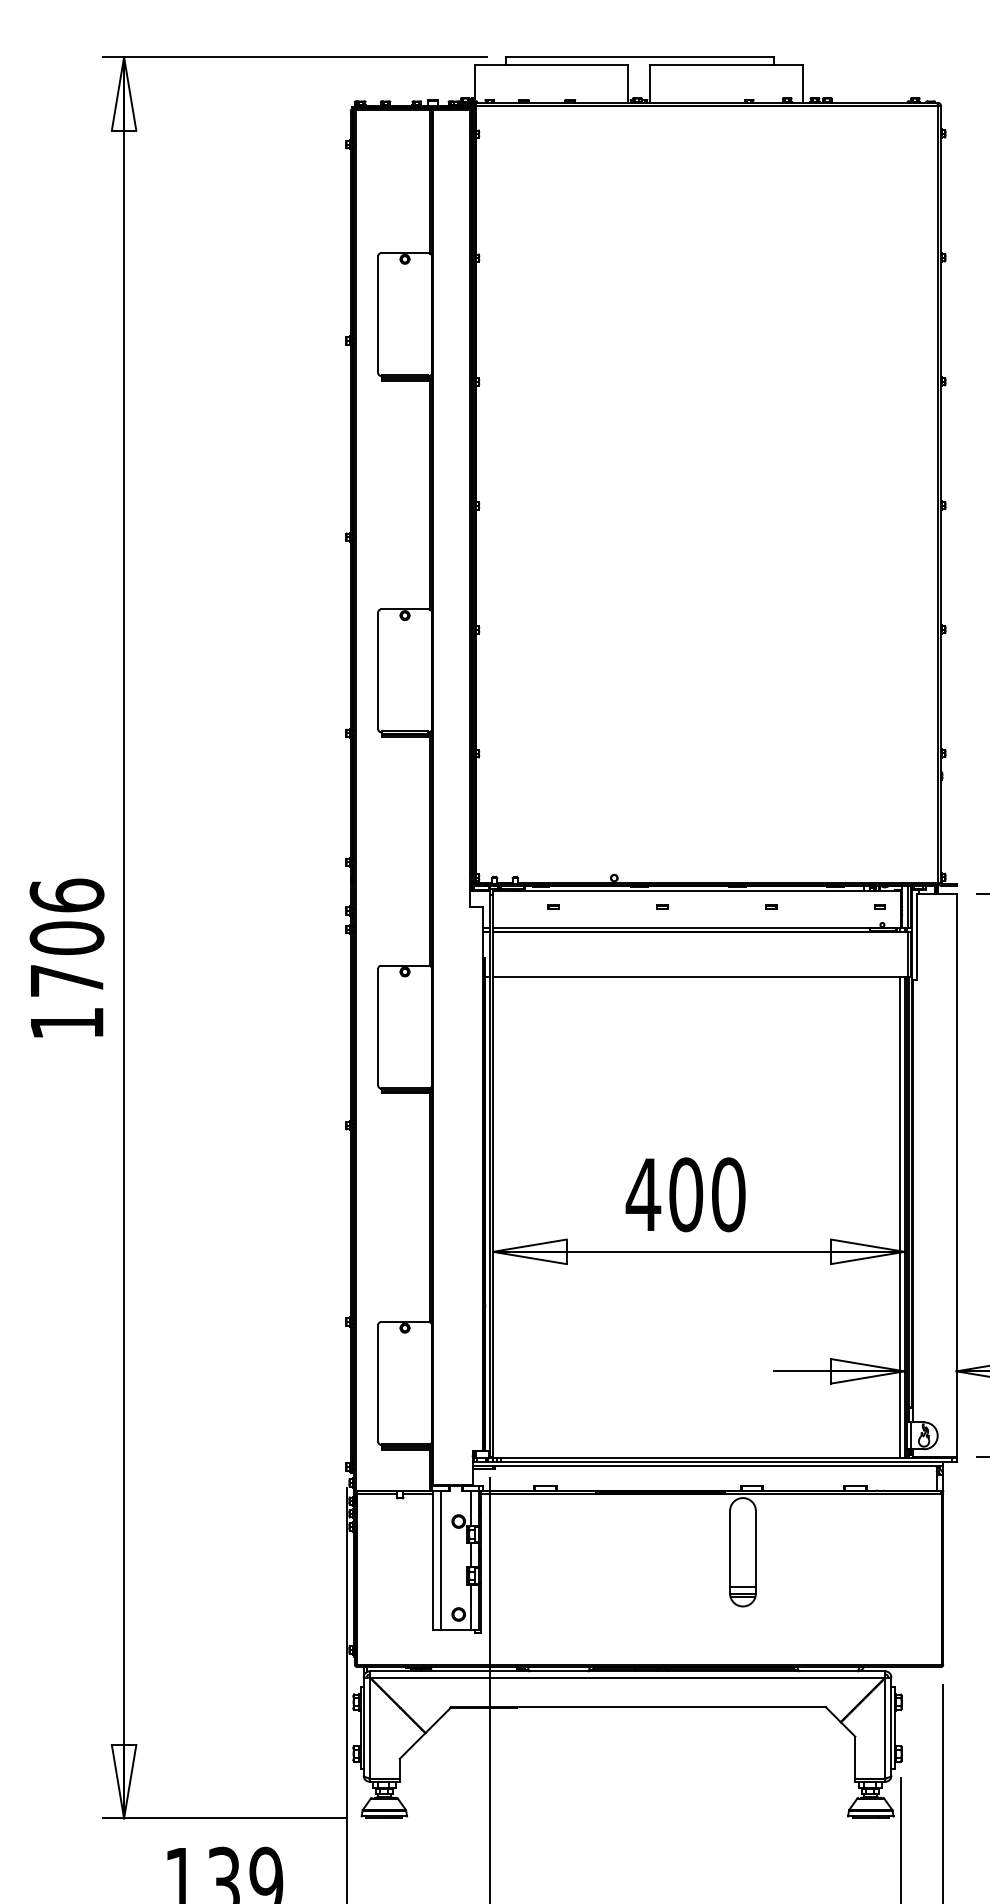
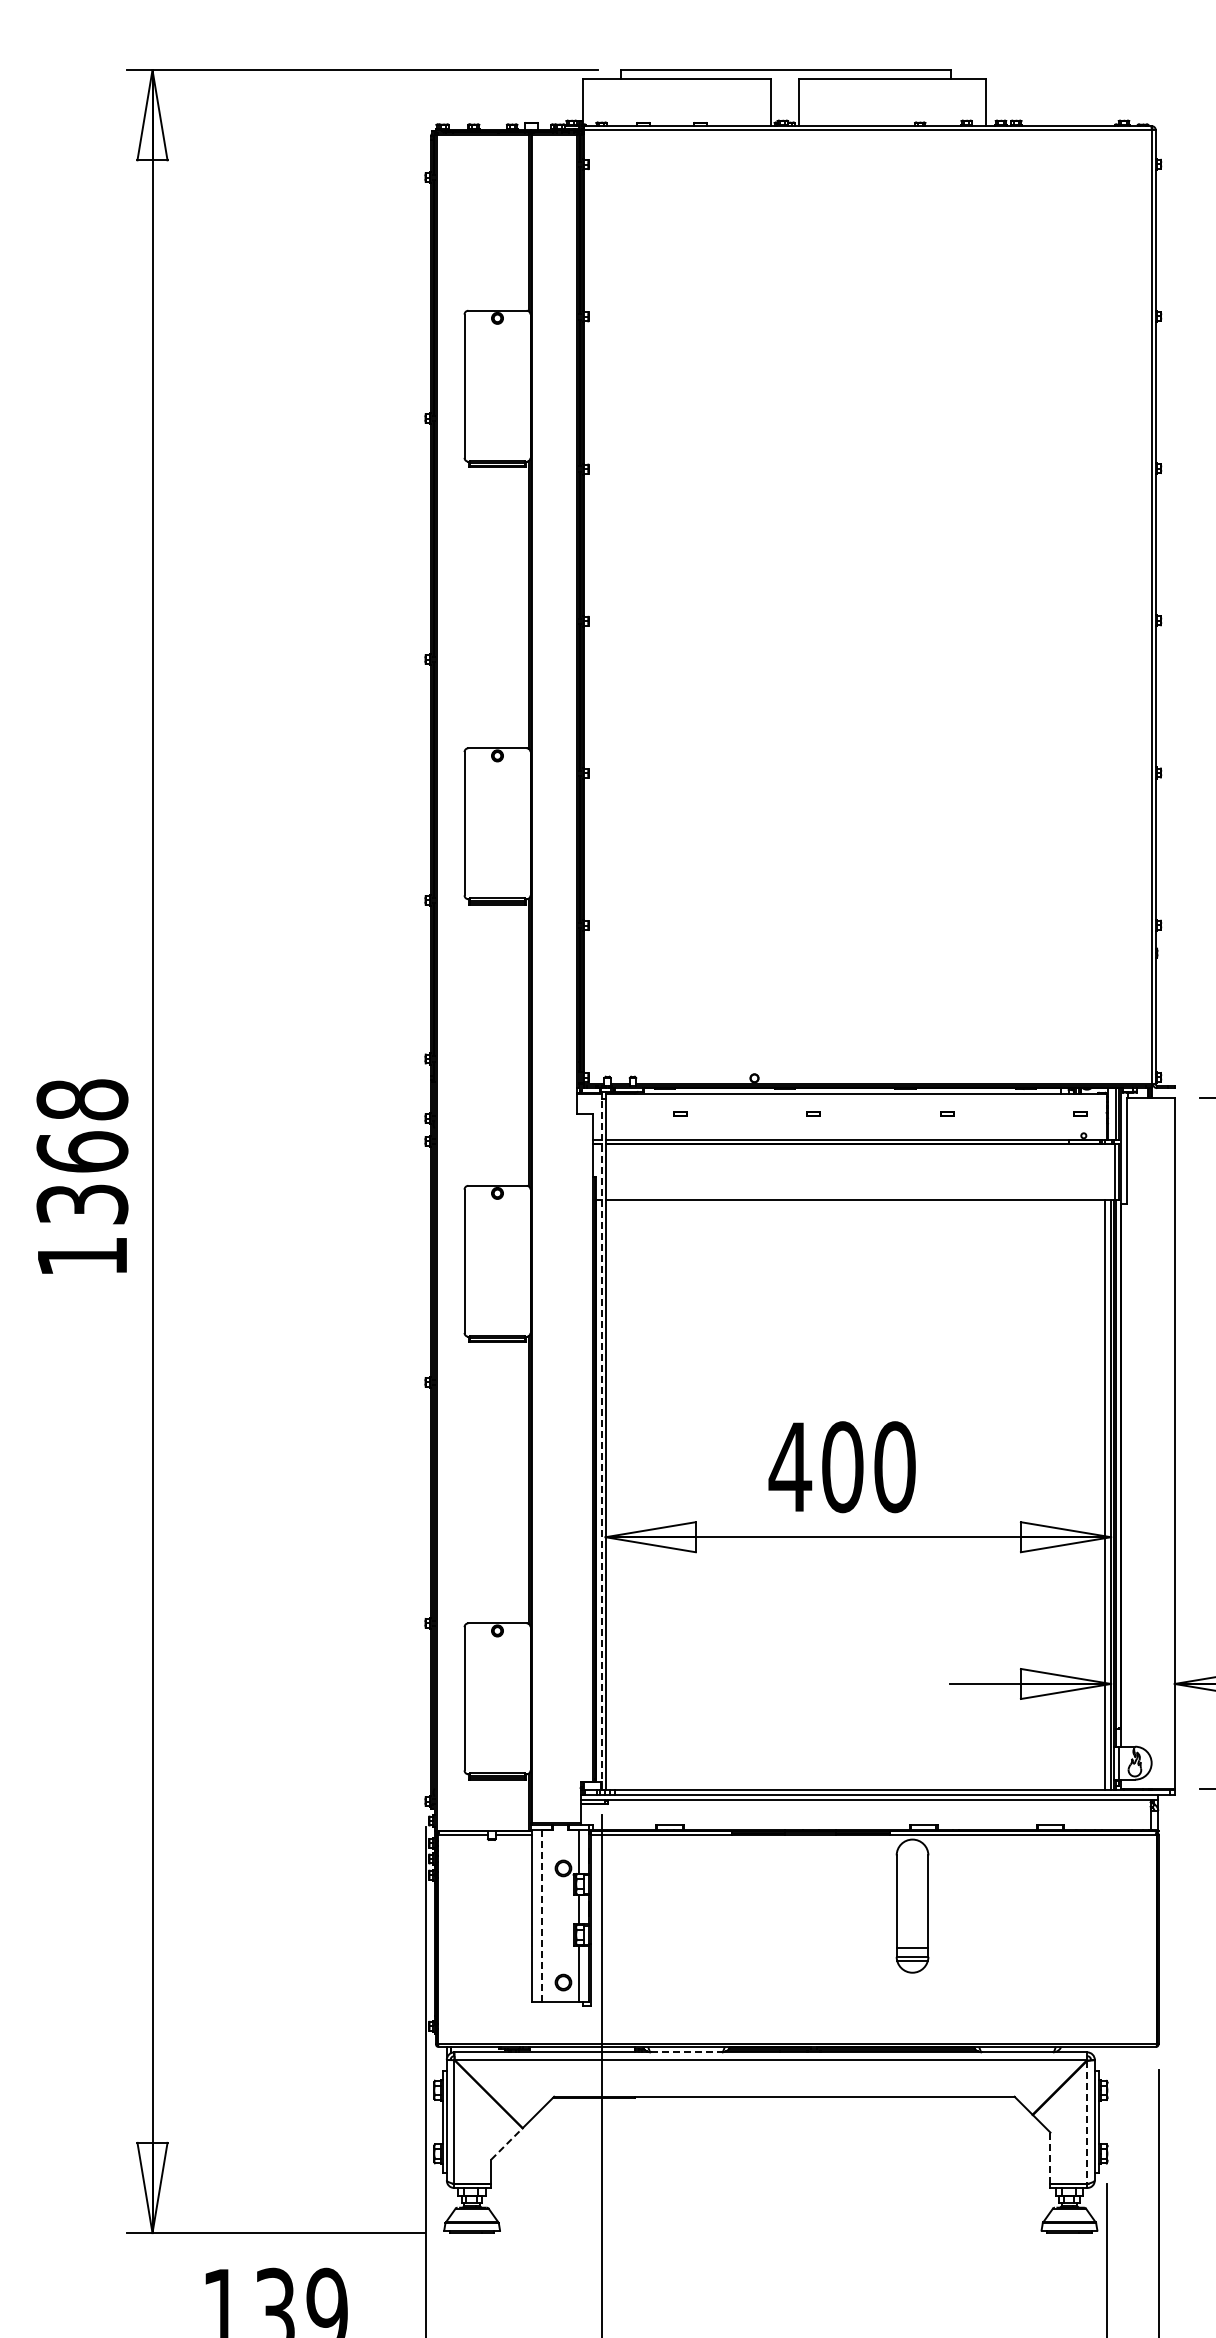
text: (67, 937) -> (82, 1151), 1706 -> 1368
line: (489, 1176) -> (601, 1444), solid -> dashed
line: (440, 1560) -> (541, 1916), solid -> dashed
line: (558, 1671) -> (686, 2052), solid -> dashed
line: (885, 1728) -> (1087, 2122), solid -> dashed
line: (413, 1745) -> (507, 2143), solid -> dashed
line: (855, 1757) -> (1050, 2158), solid -> dashed

